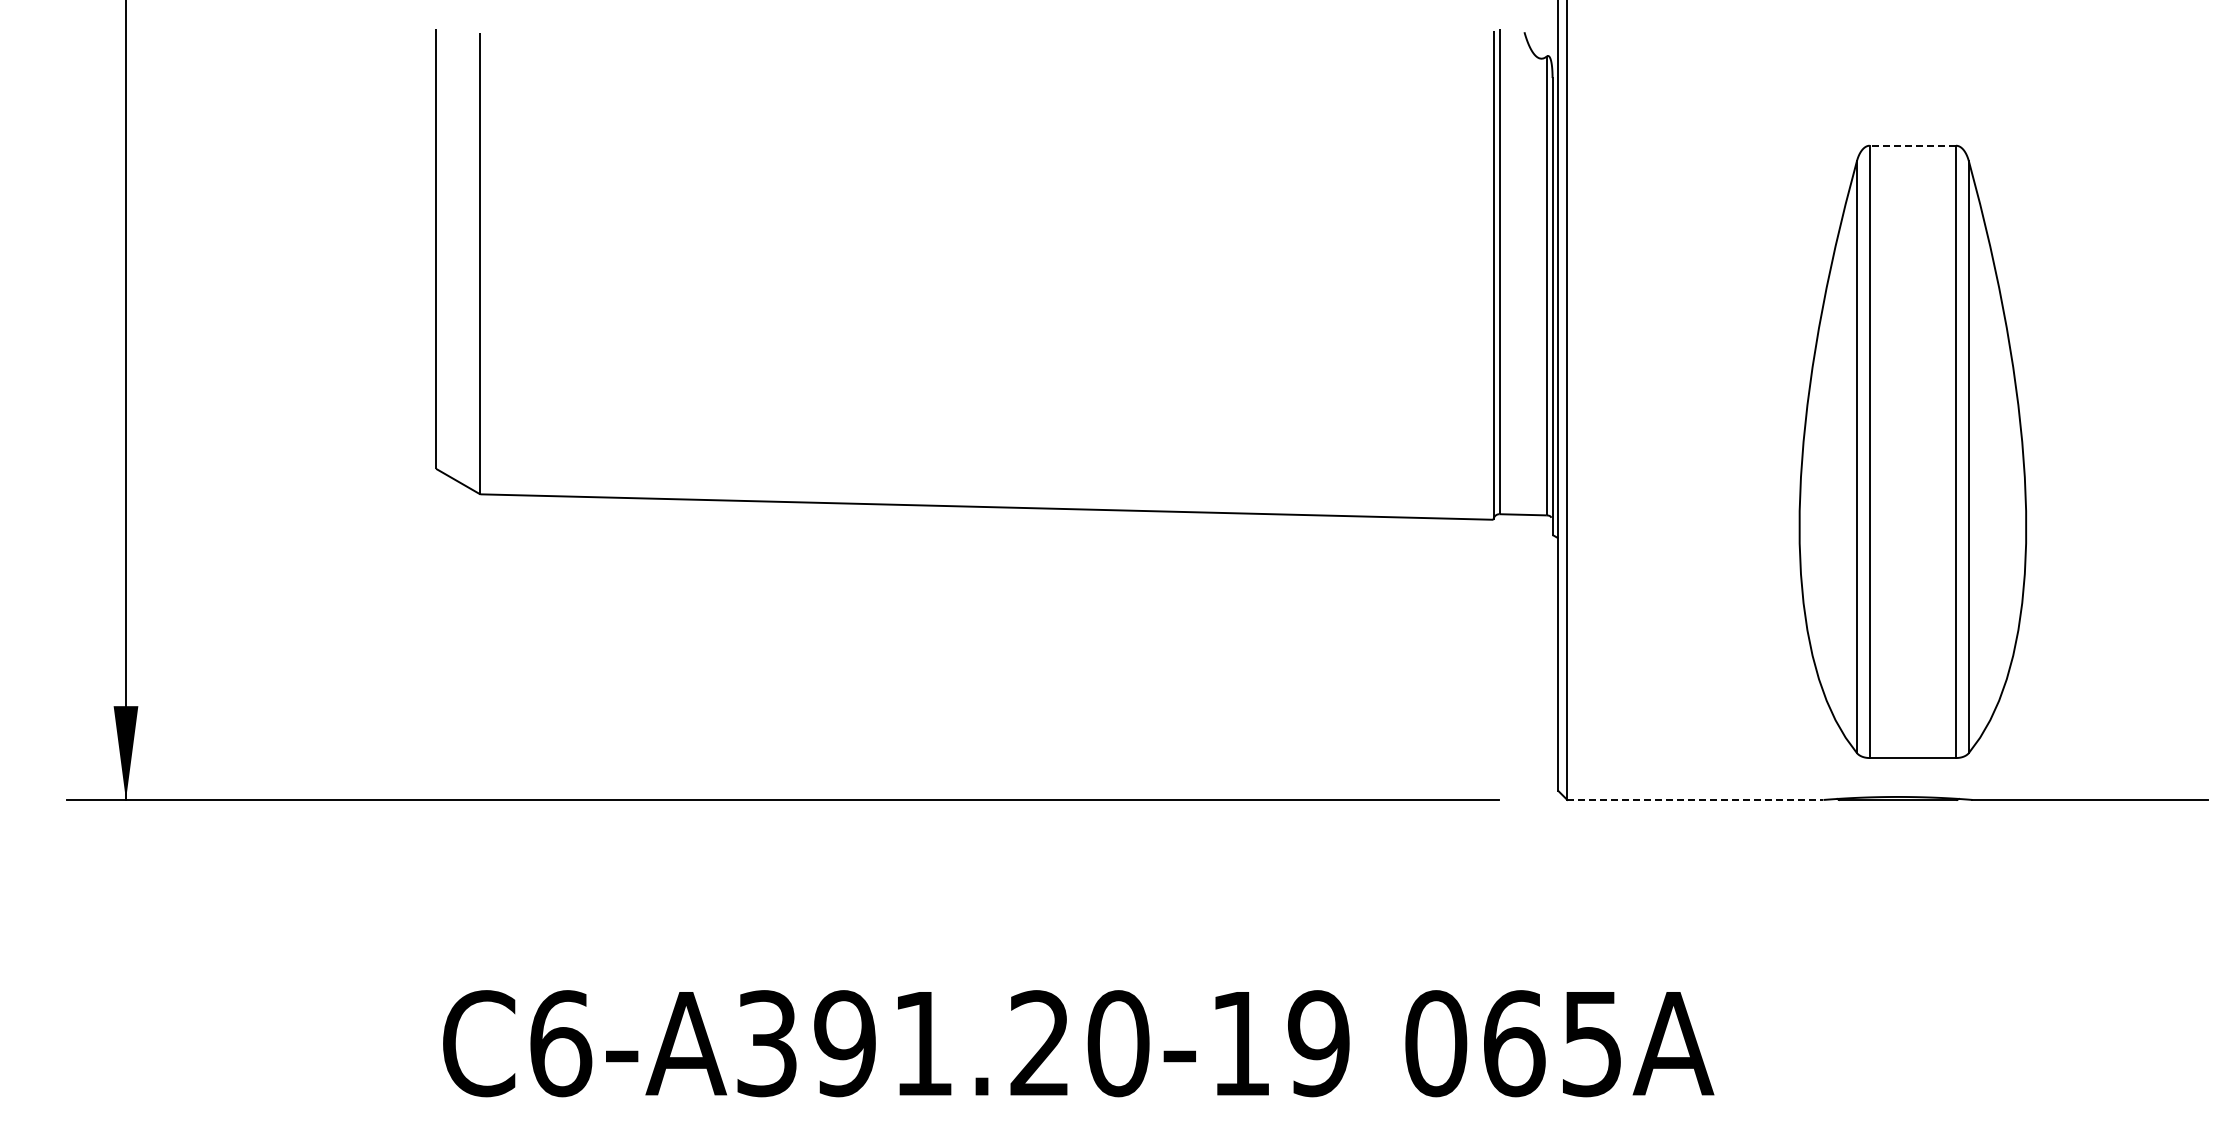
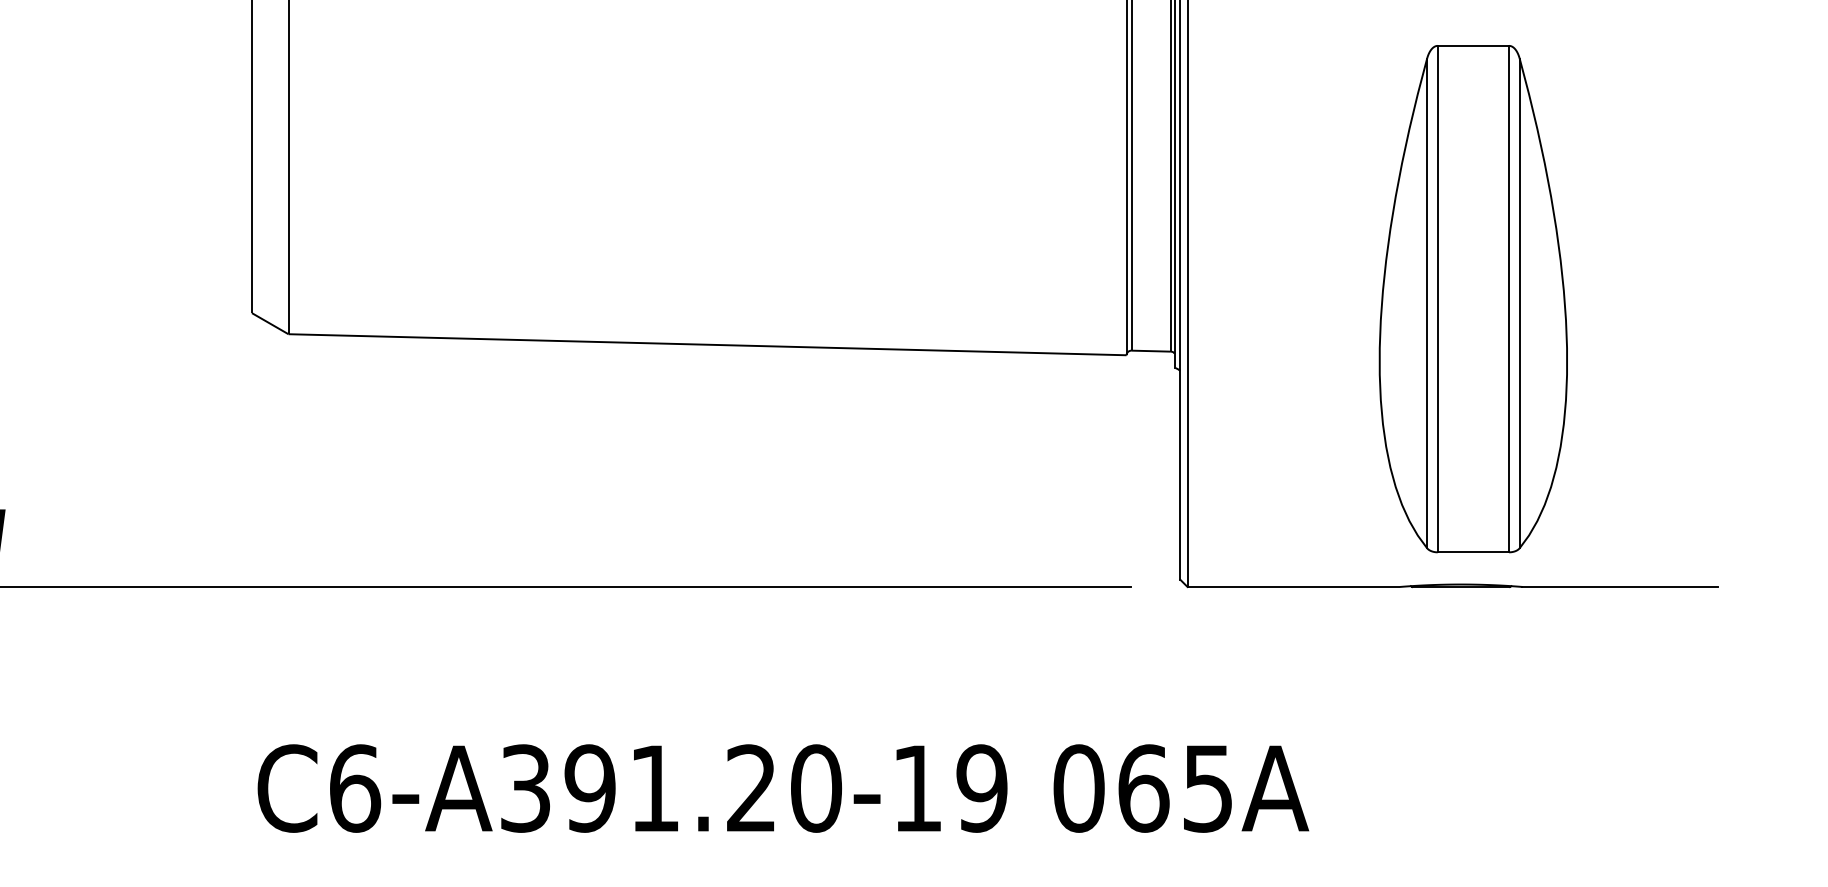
line: (1912, 145) -> (1473, 45), dashed -> solid
line: (1695, 799) -> (1293, 586), dashed -> solid

